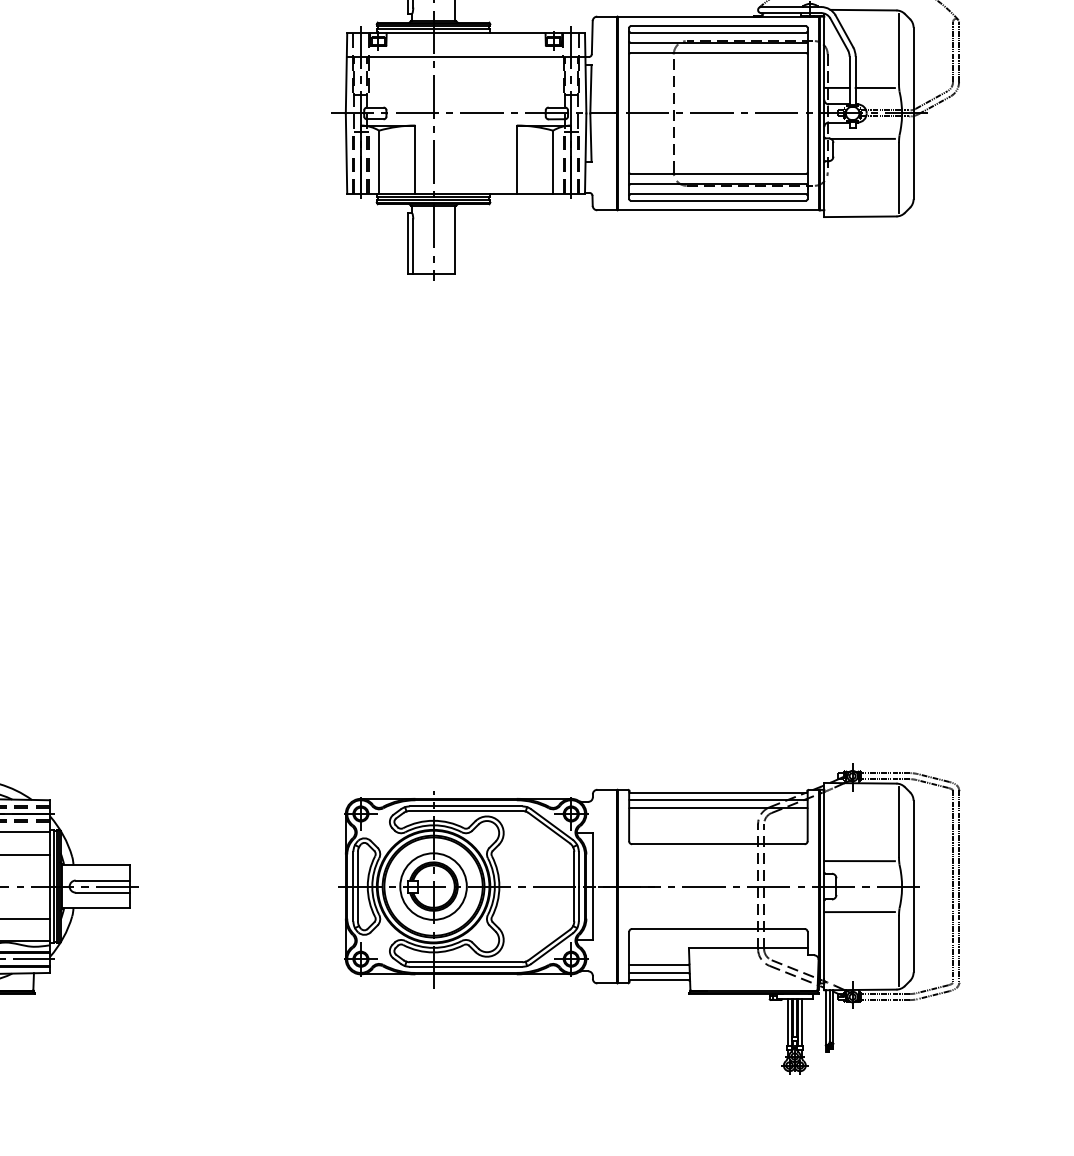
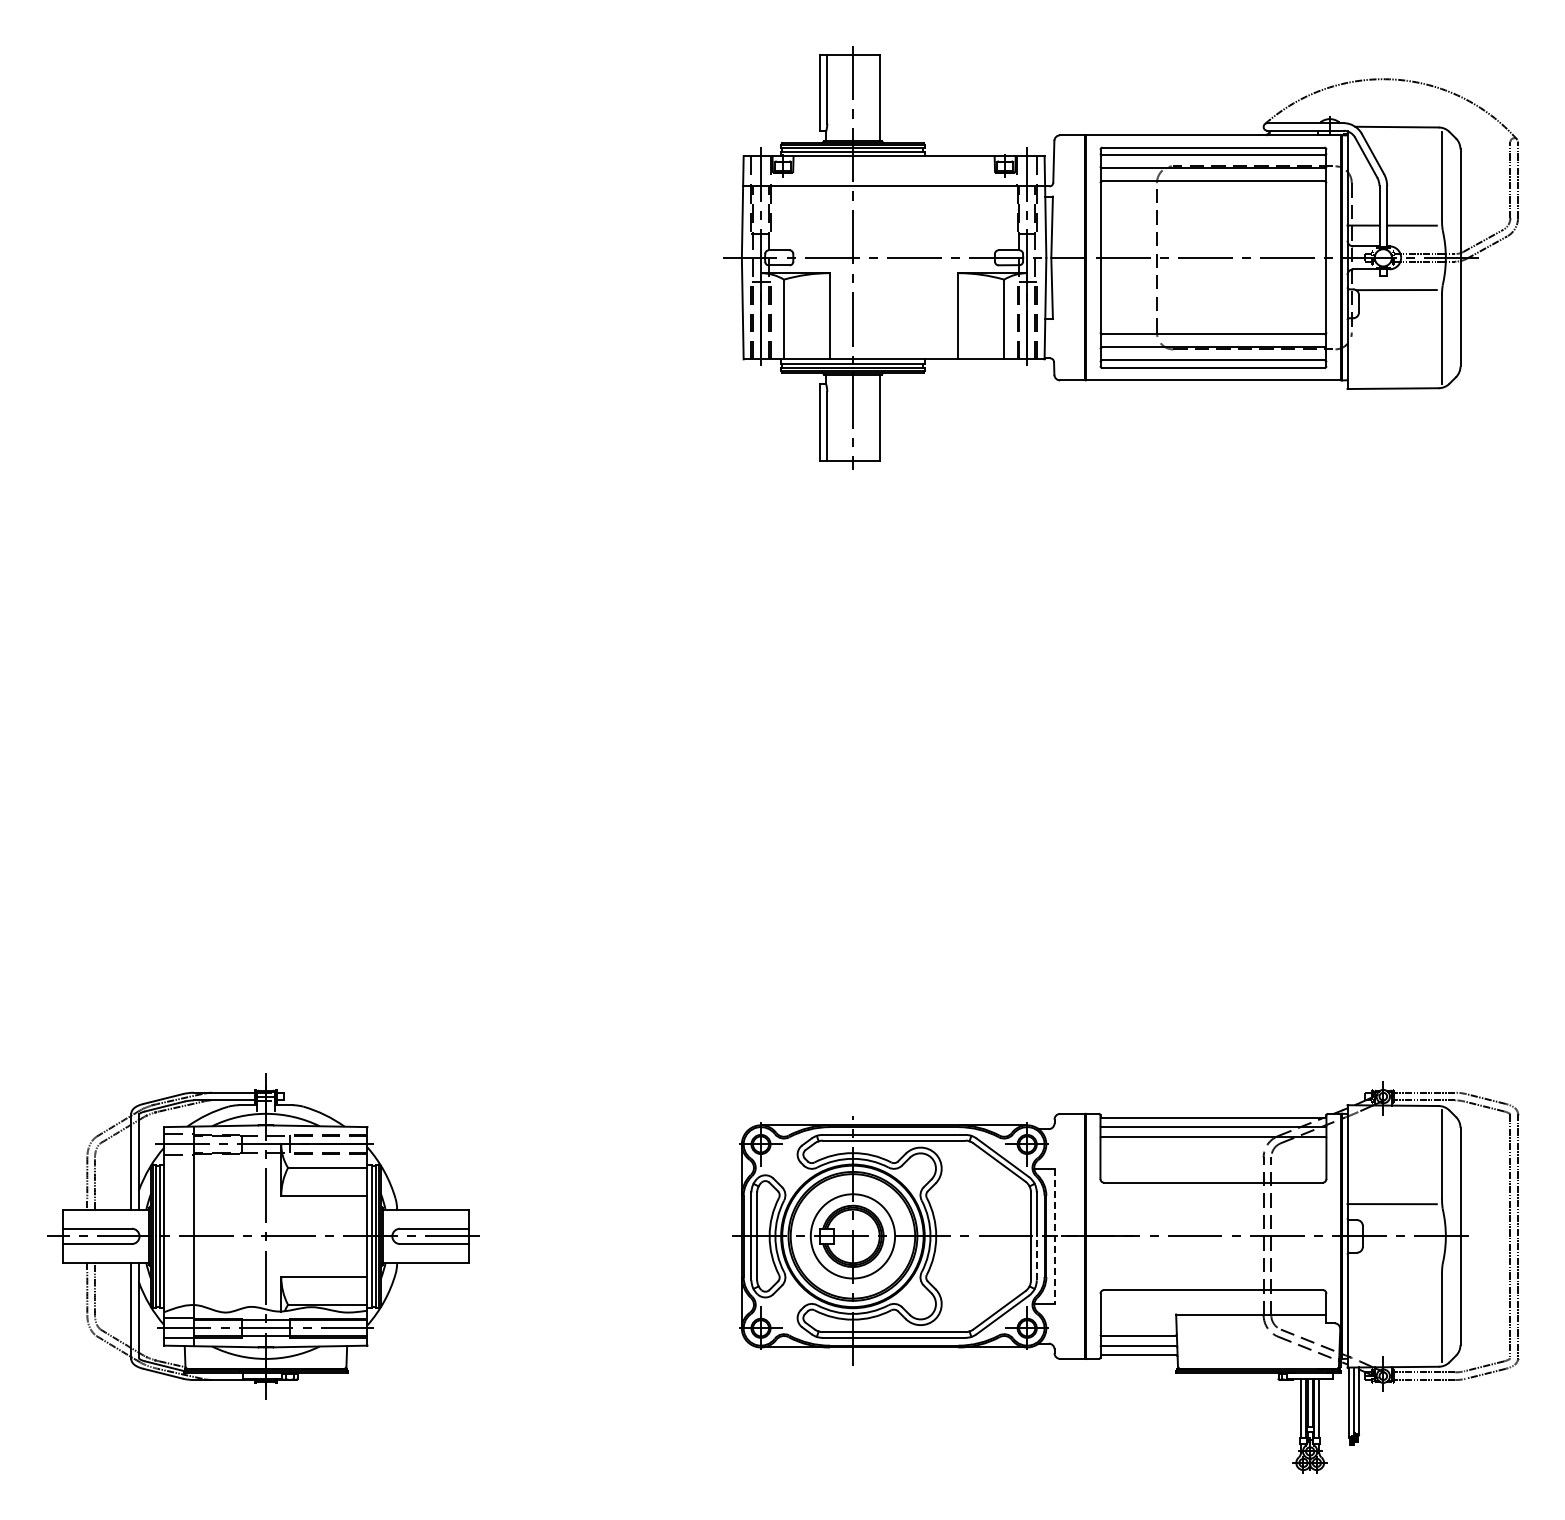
line: (592, 886) -> (1054, 1236), solid -> dashed
line: (578, 904) -> (1036, 1258), solid -> dashed
line: (859, 911) -> (1391, 1268), removed

